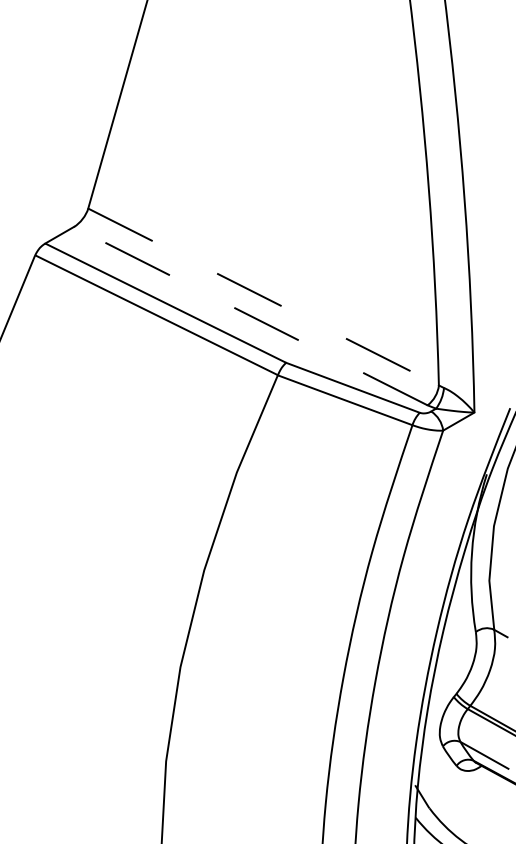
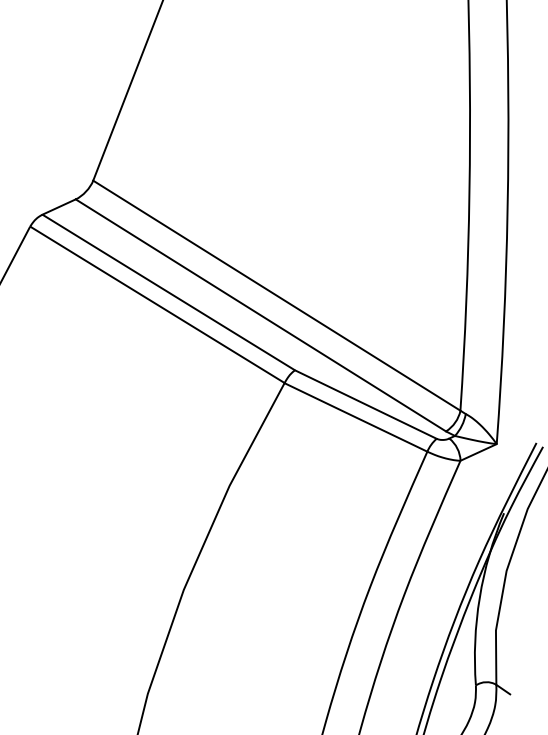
line: (264, 297) -> (277, 296), dashed -> solid
line: (250, 315) -> (260, 314), dashed -> solid

